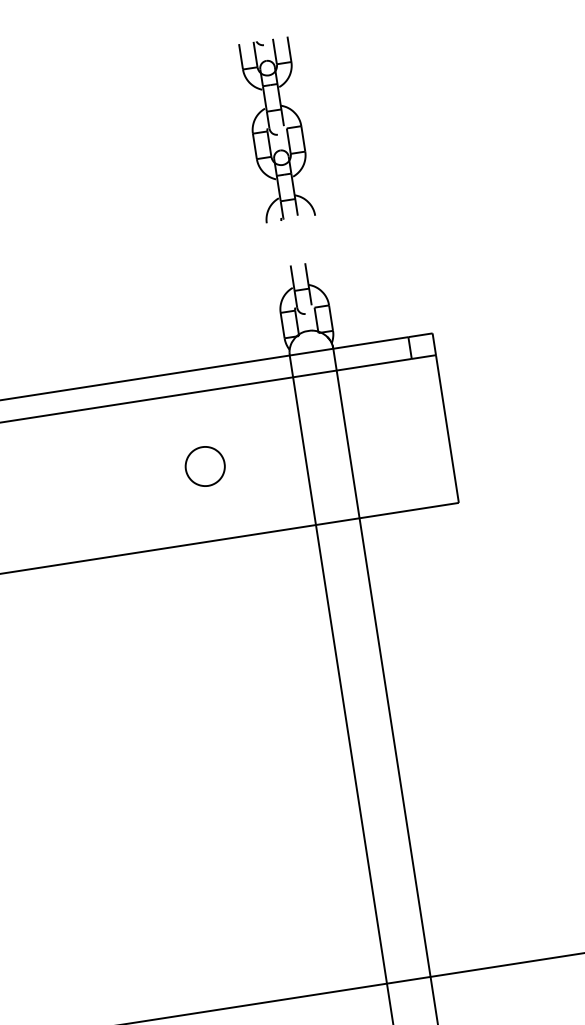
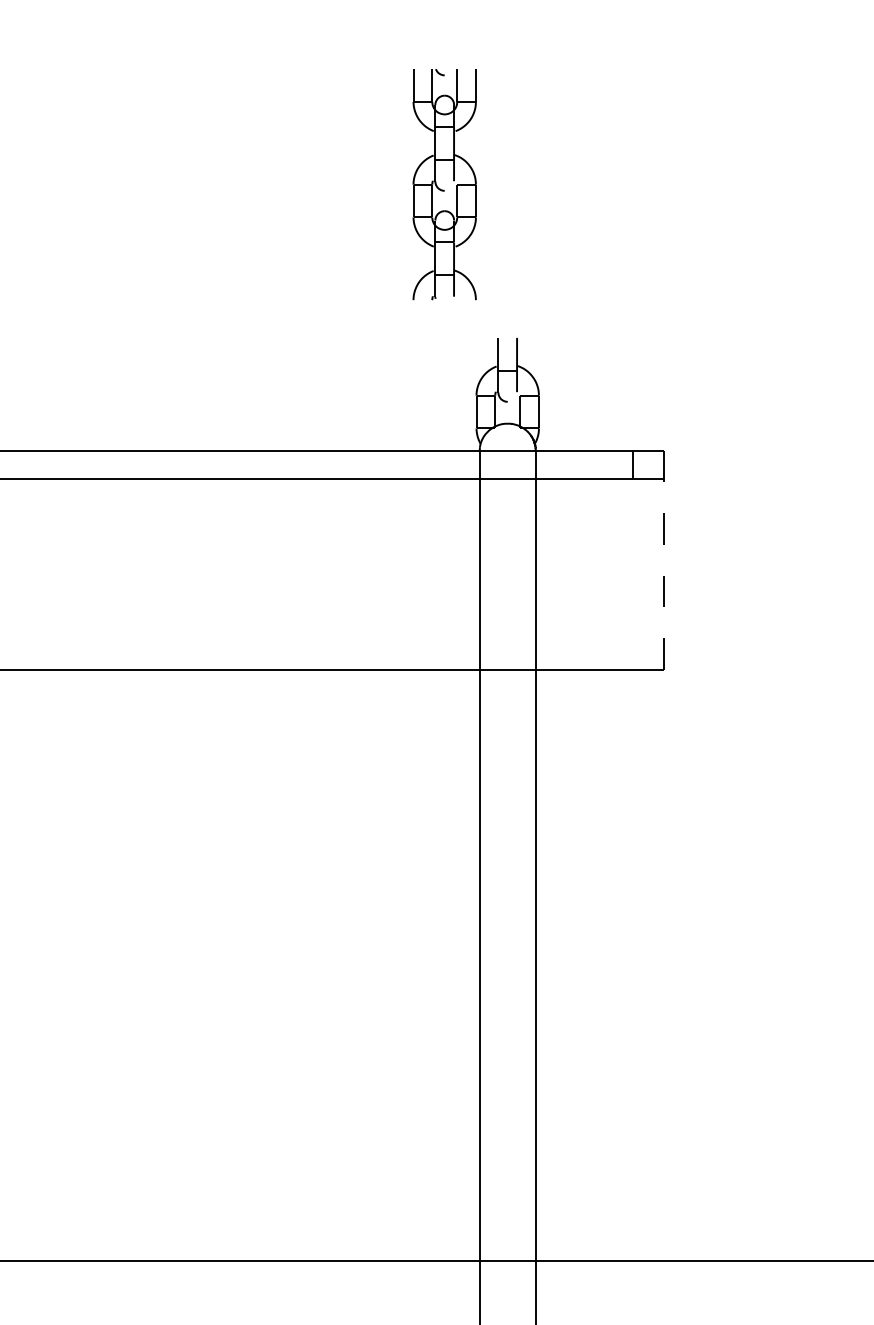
part: (276, 129) -> (444, 184), moved
line: (447, 428) -> (663, 573), solid -> dashed
part: (205, 466) -> (351, 574), removed

